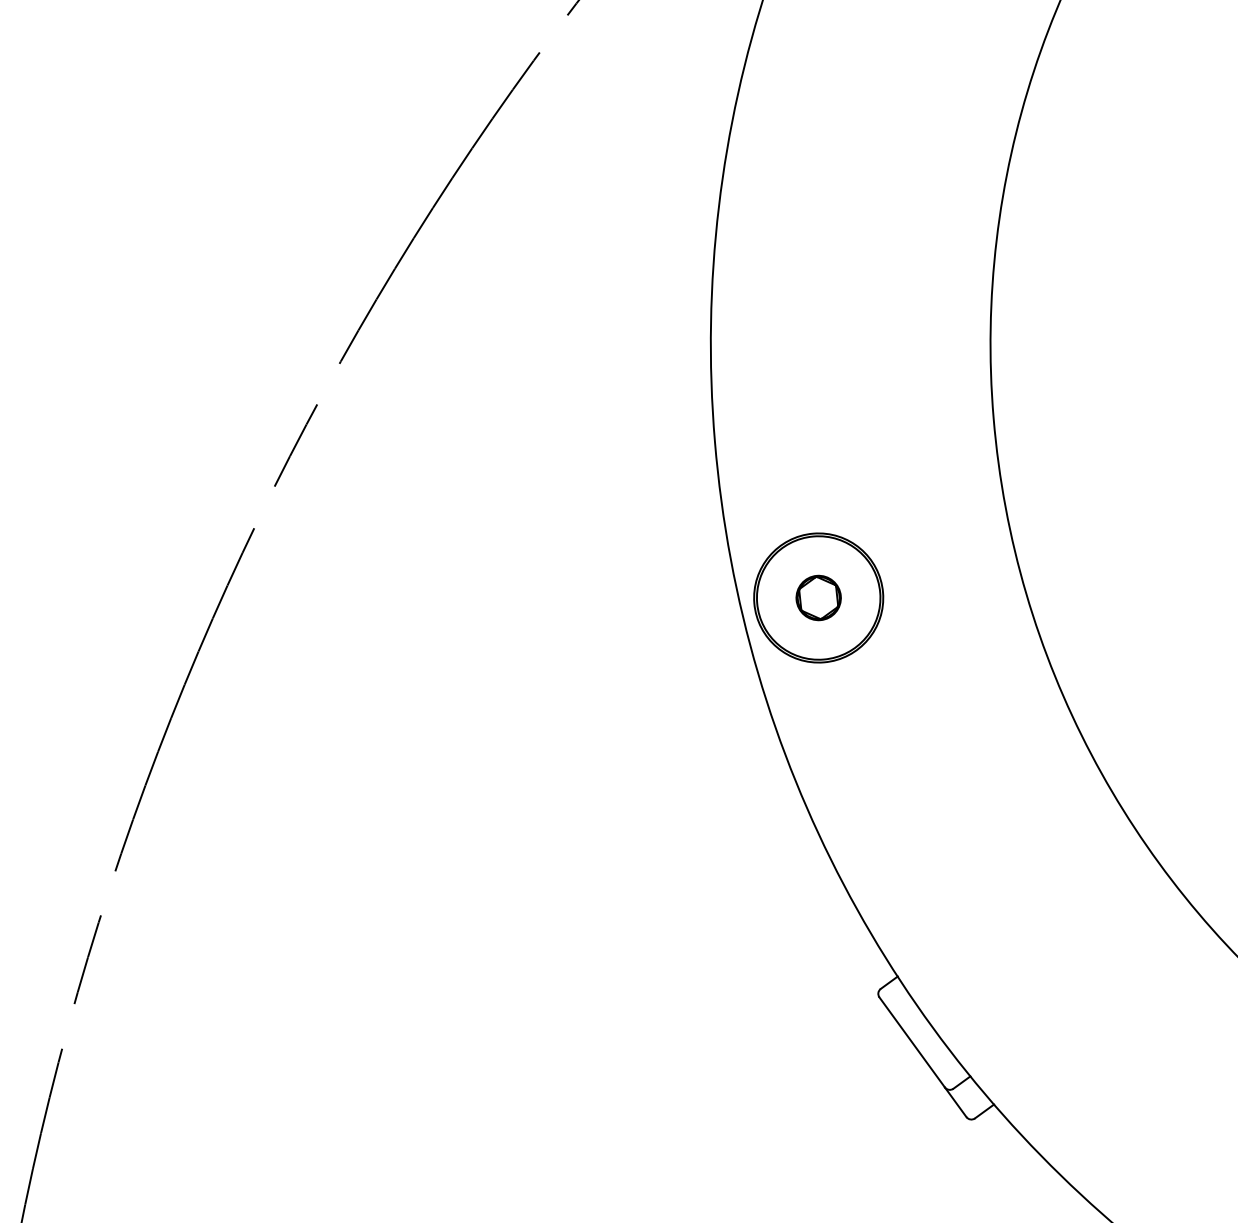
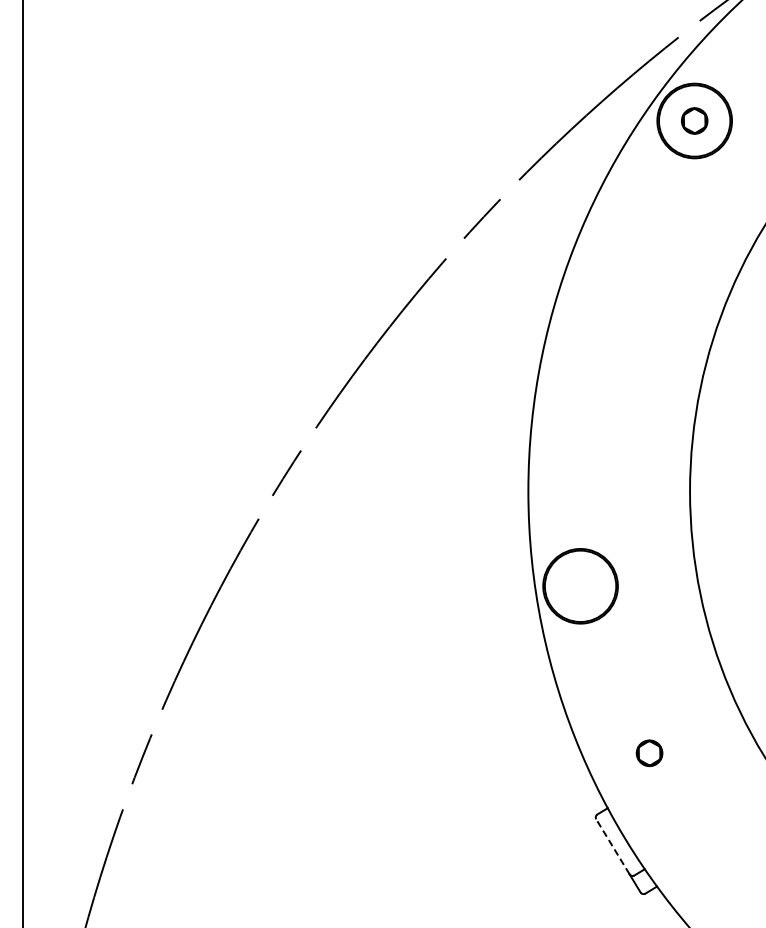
part: (818, 596) -> (649, 752), moved
line: (911, 1041) -> (612, 846), solid -> dashed

